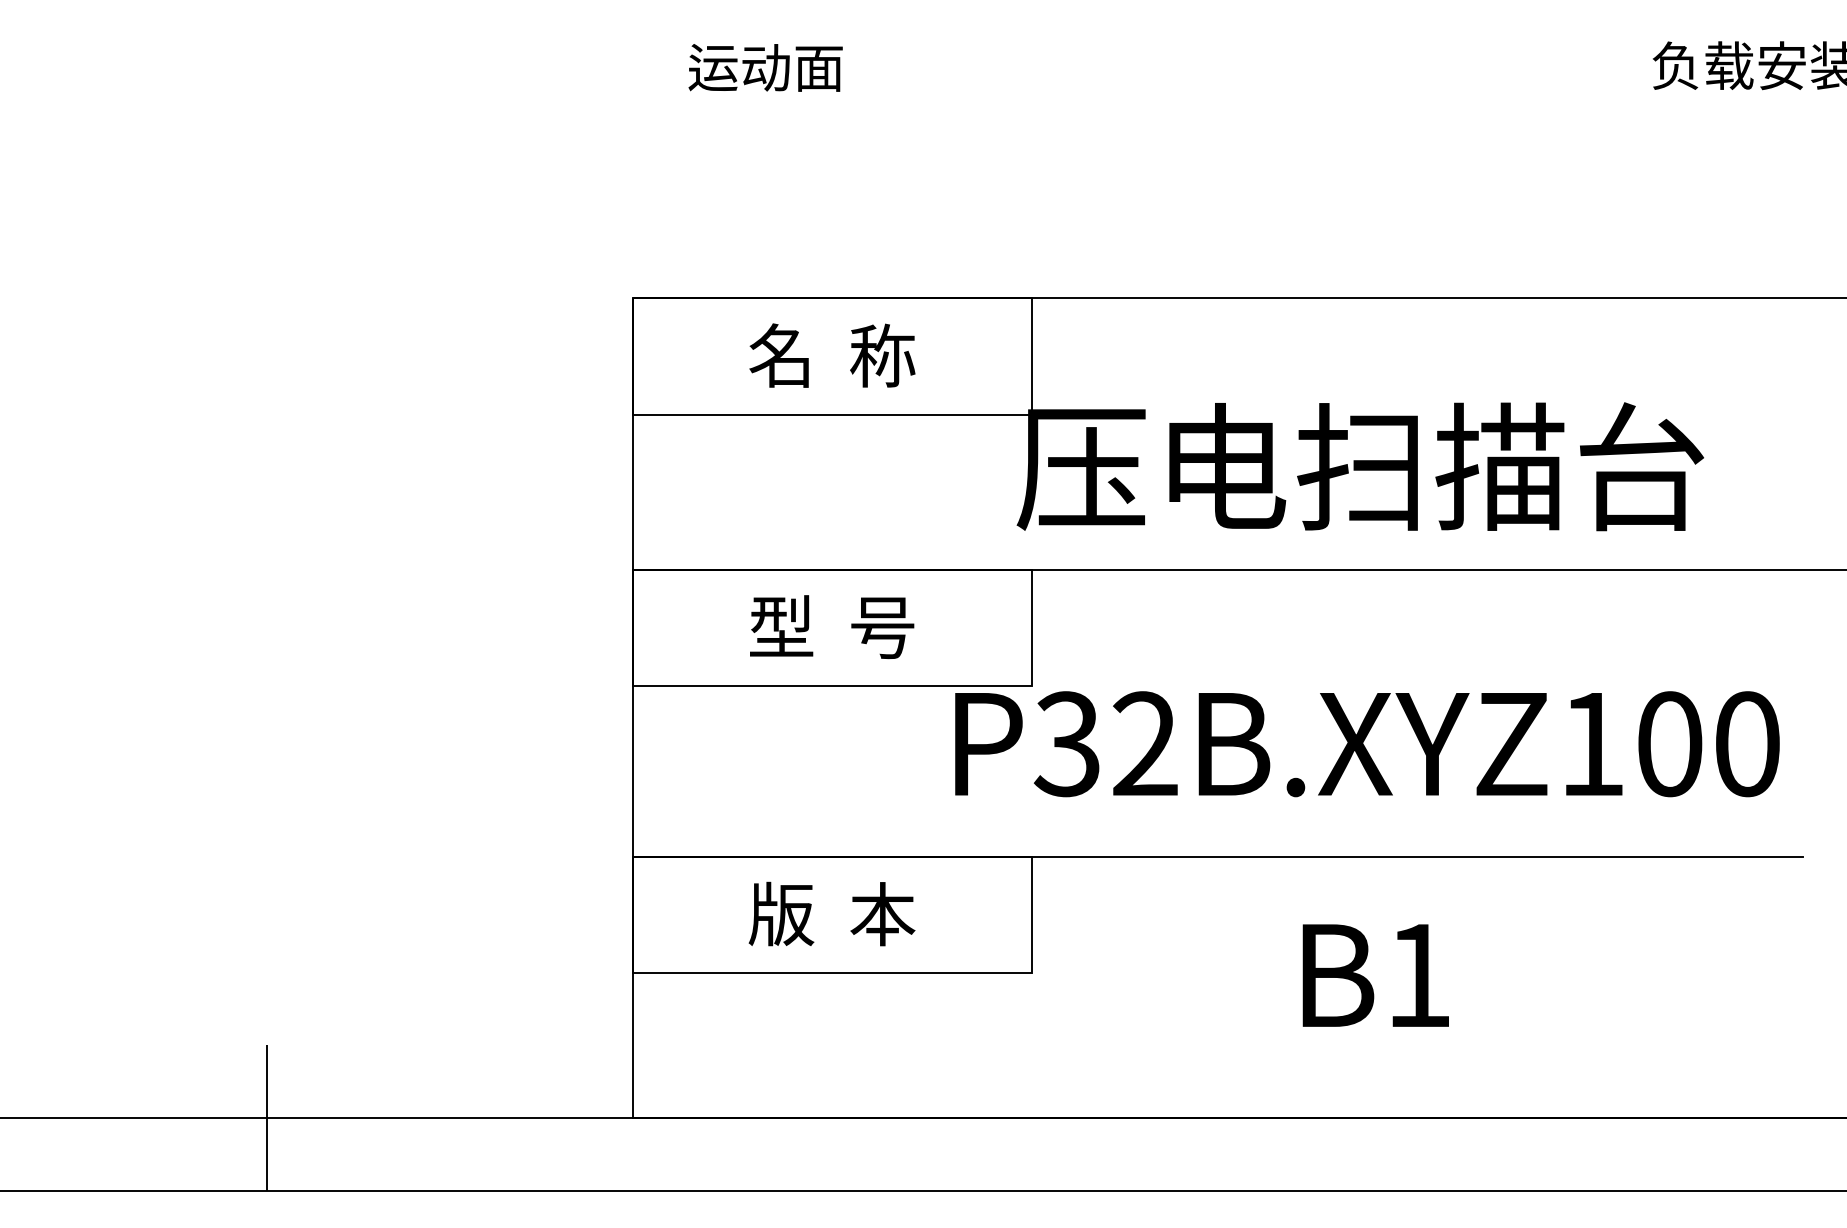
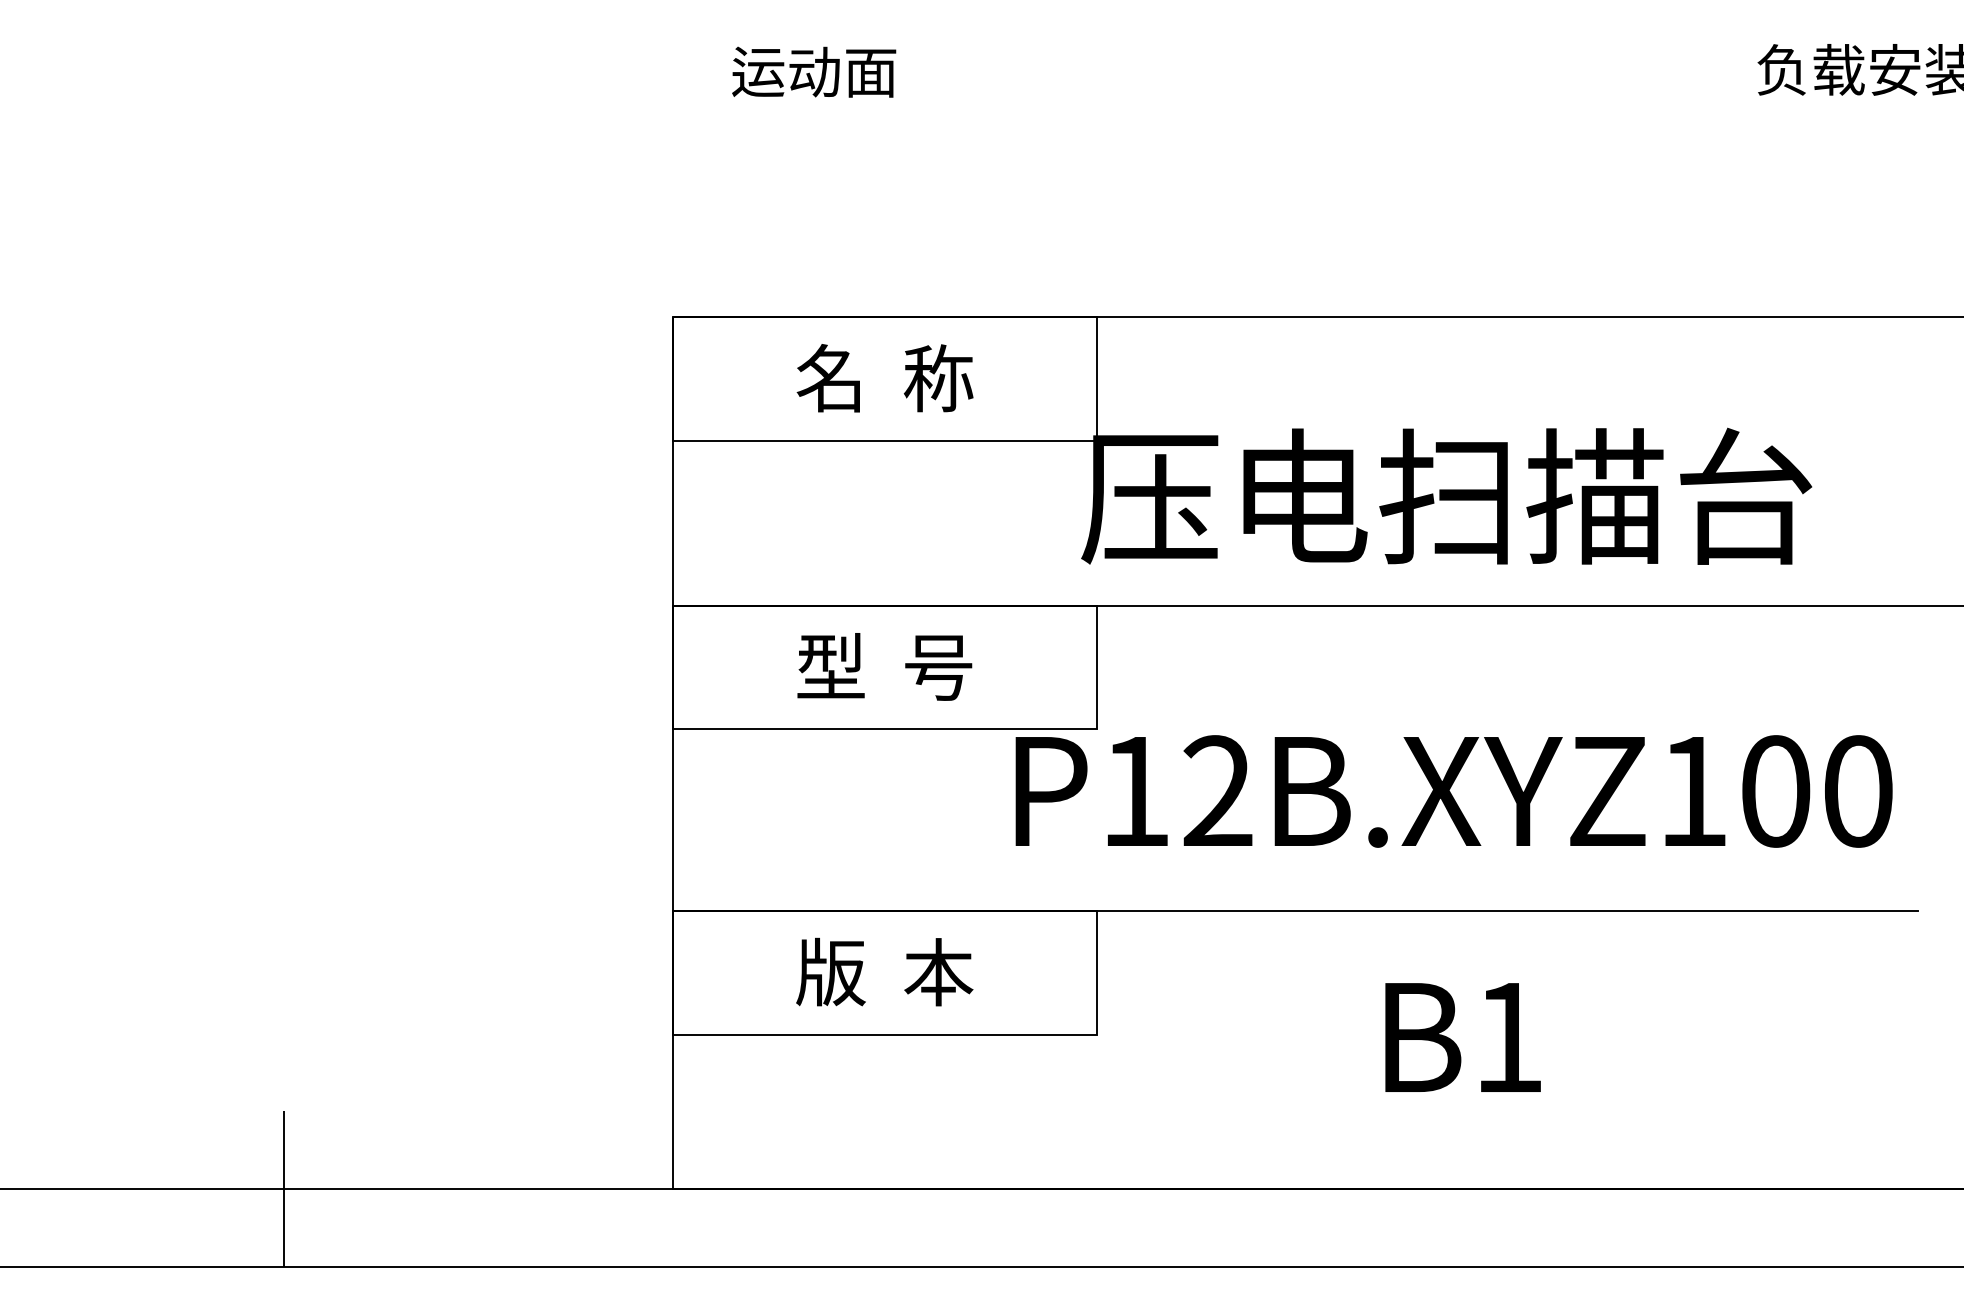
text: (1066, 744) -> (1134, 791), P32B.XYZ100 -> P12B.XYZ100

